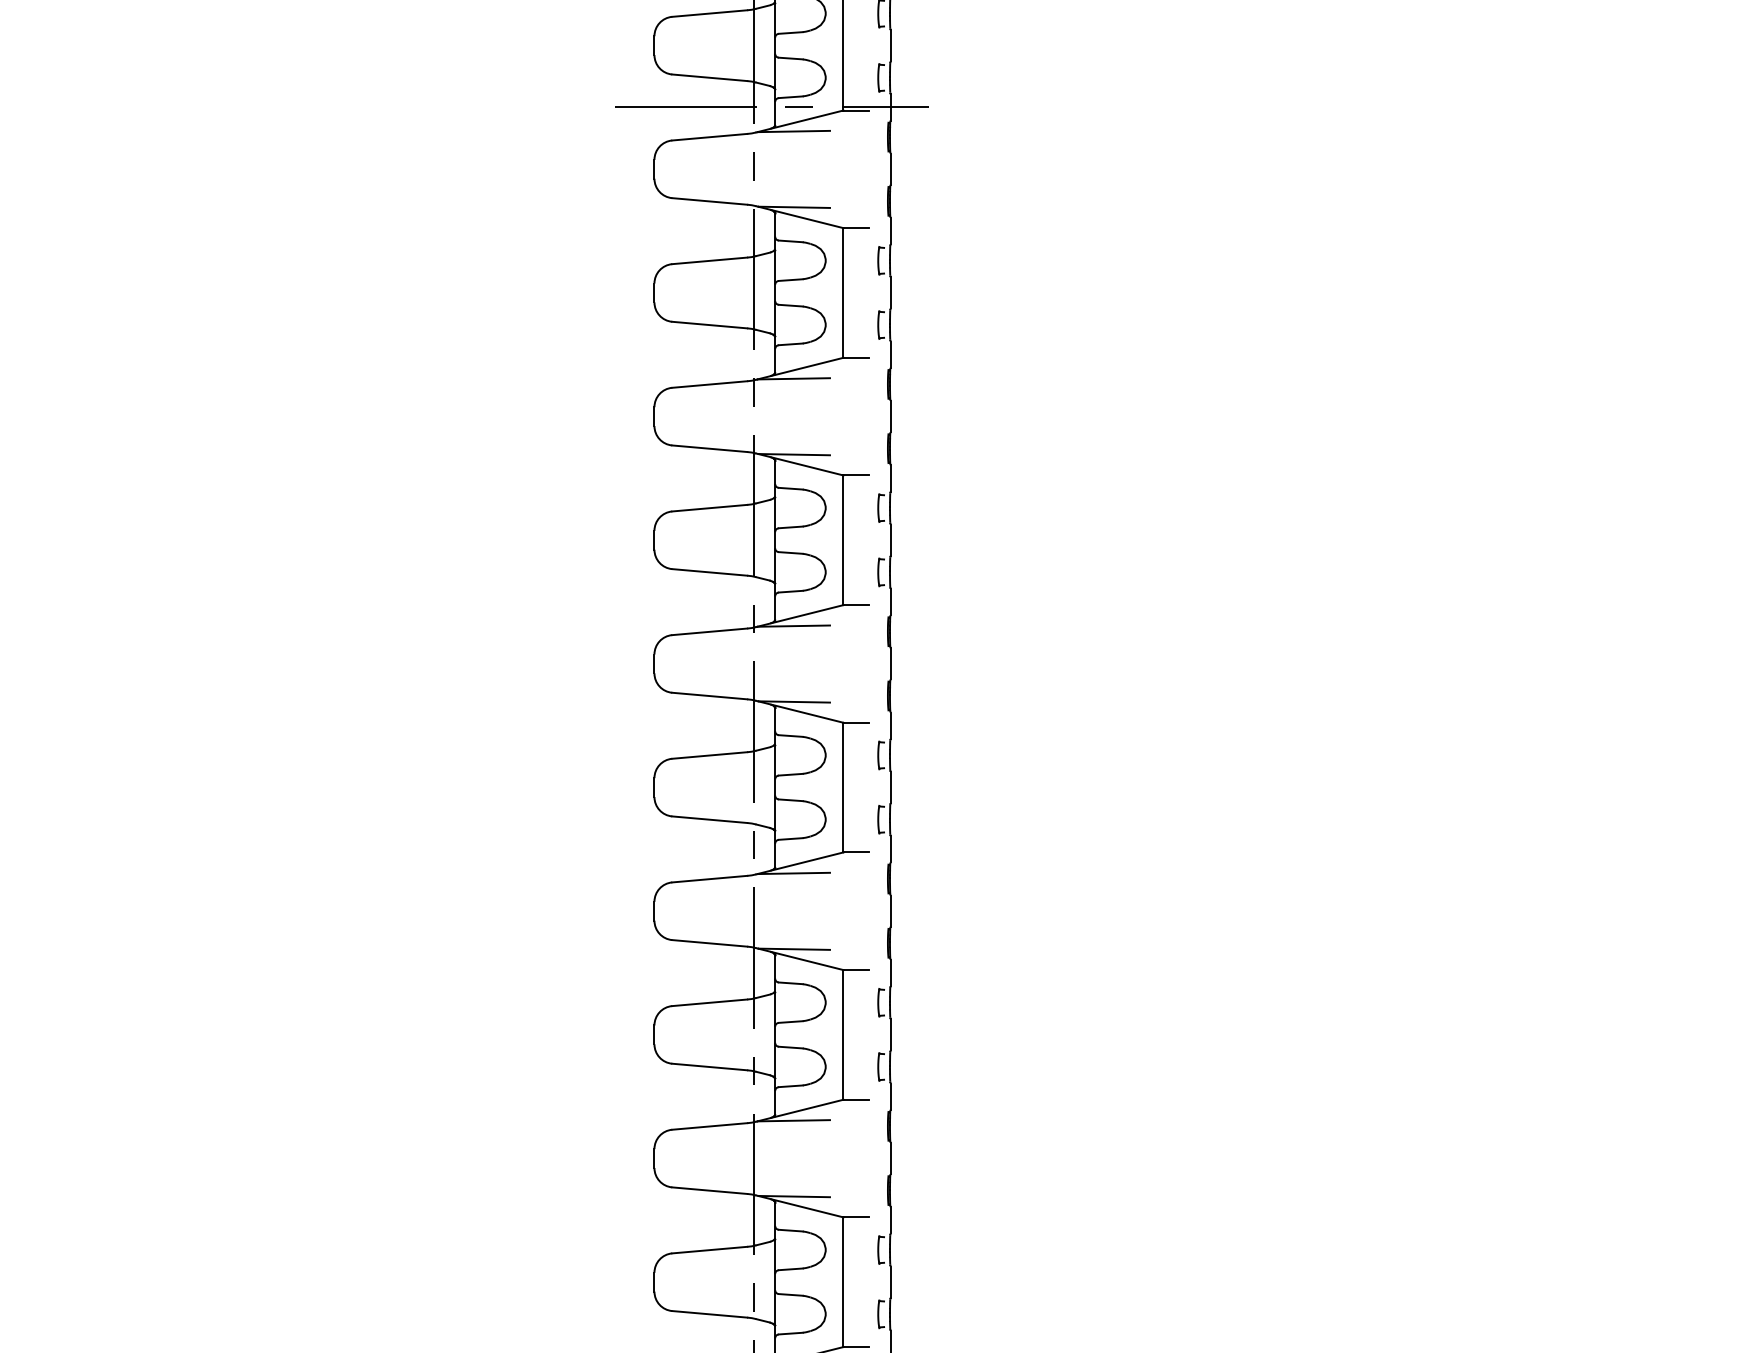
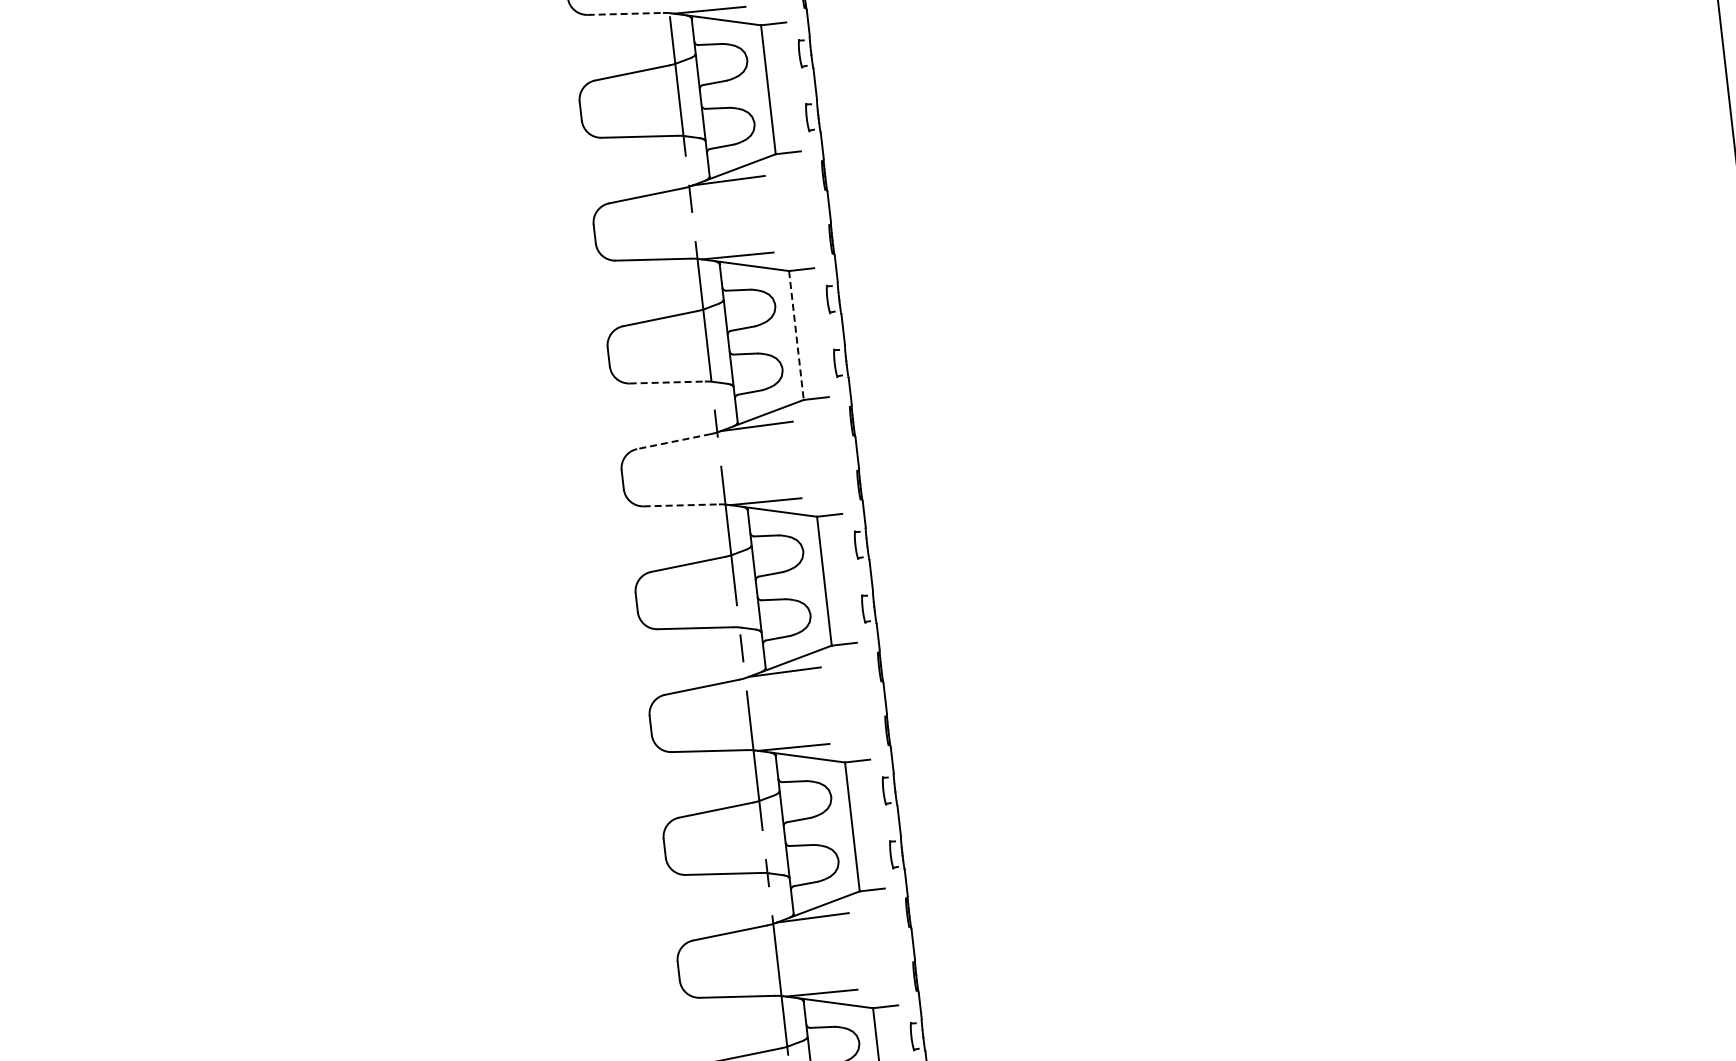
line: (709, 201) -> (625, 14), solid -> dashed
line: (843, 540) -> (796, 335), solid -> dashed
line: (709, 572) -> (667, 382), solid -> dashed
line: (709, 631) -> (673, 441), solid -> dashed
line: (709, 696) -> (681, 505), solid -> dashed

